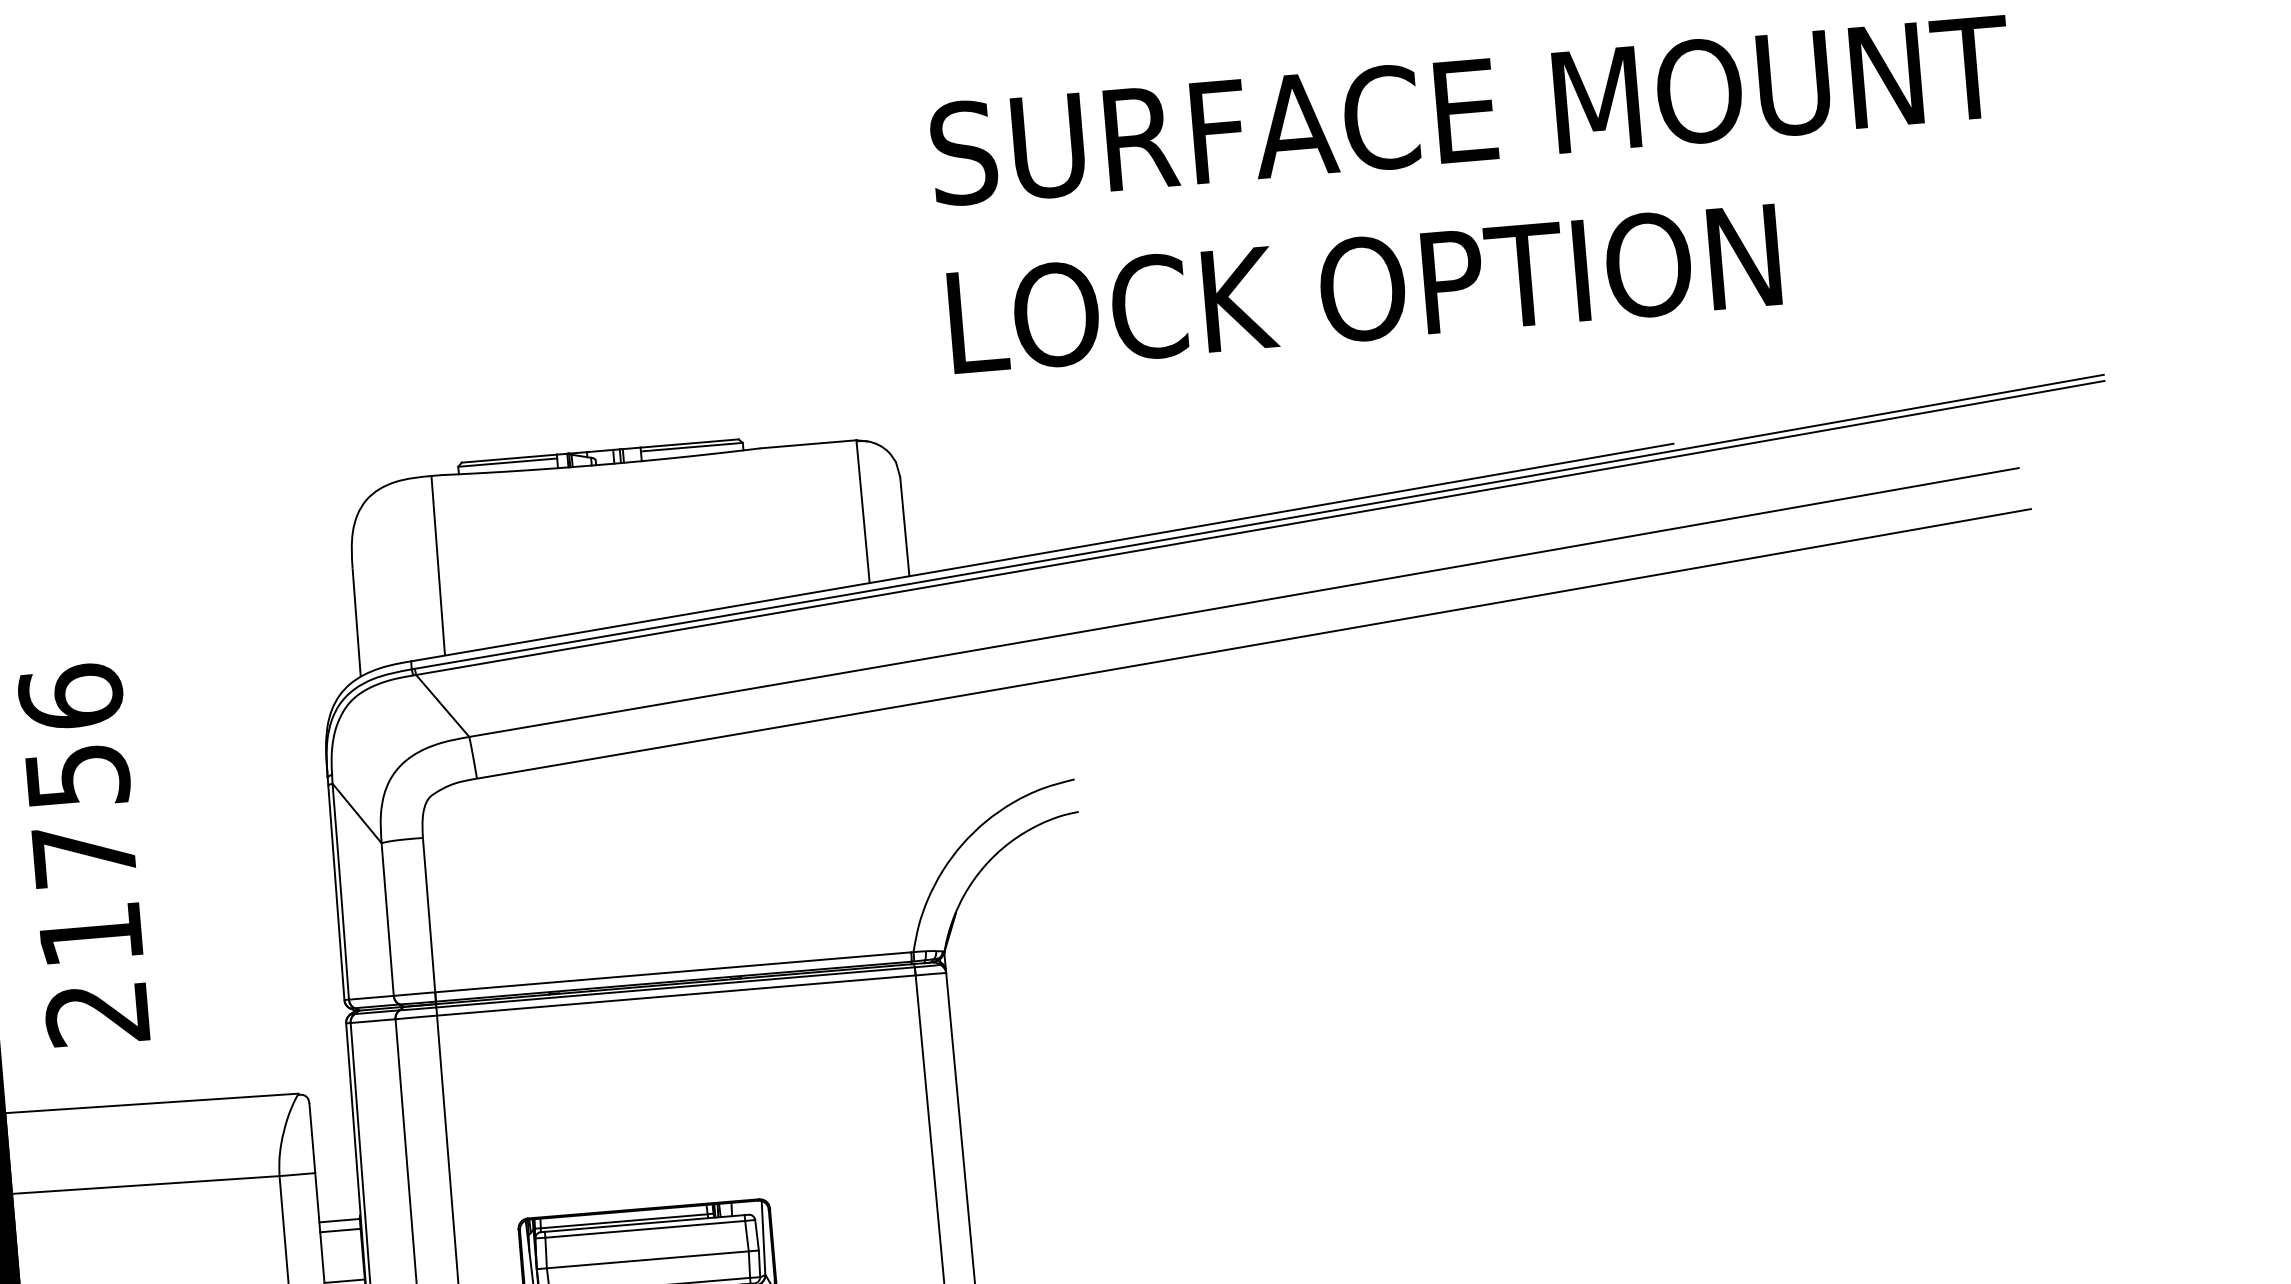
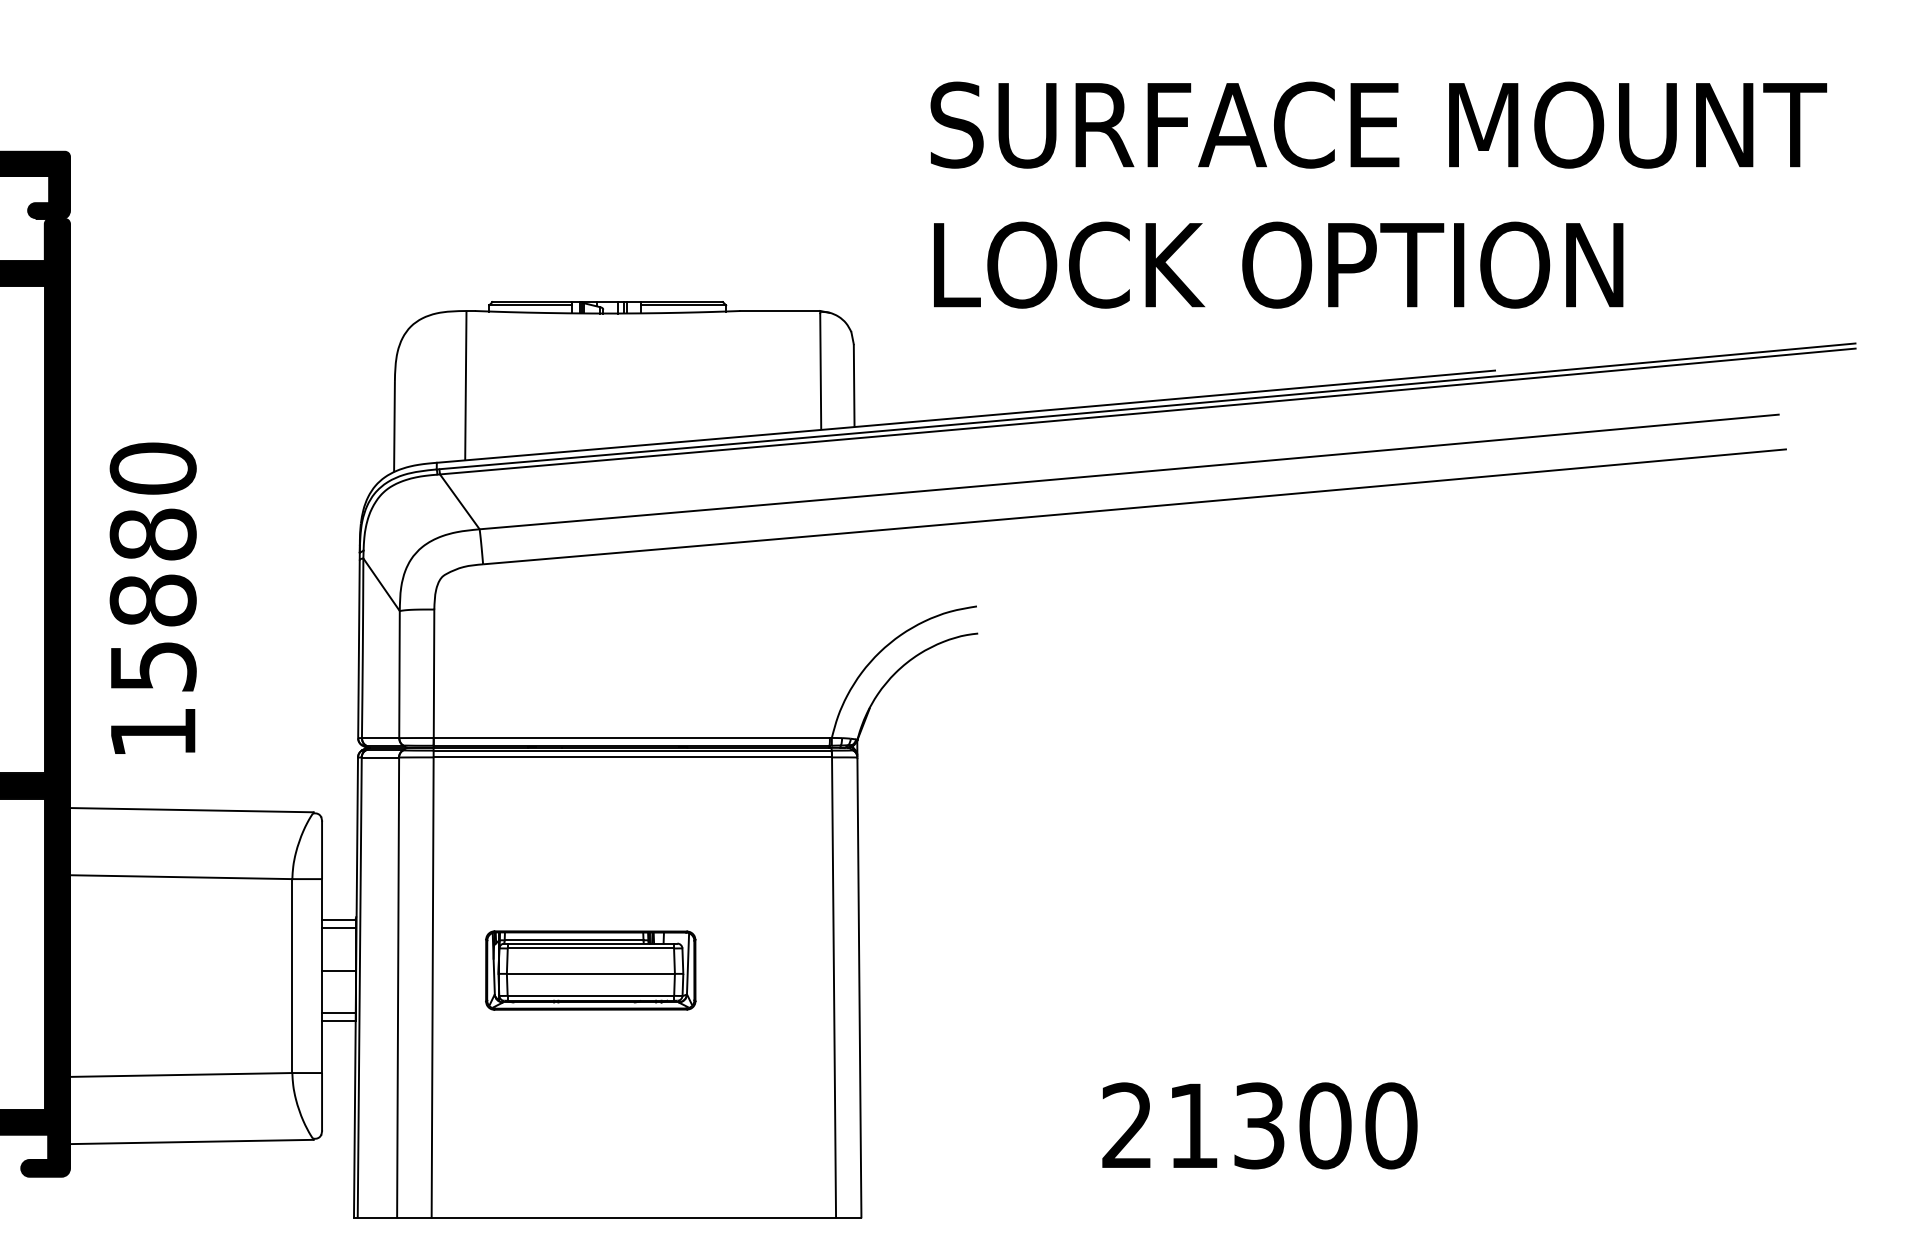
text: (1477, 193) -> (1378, 194), moved
text: (83, 854) -> (152, 599), 21756 -> 15880

